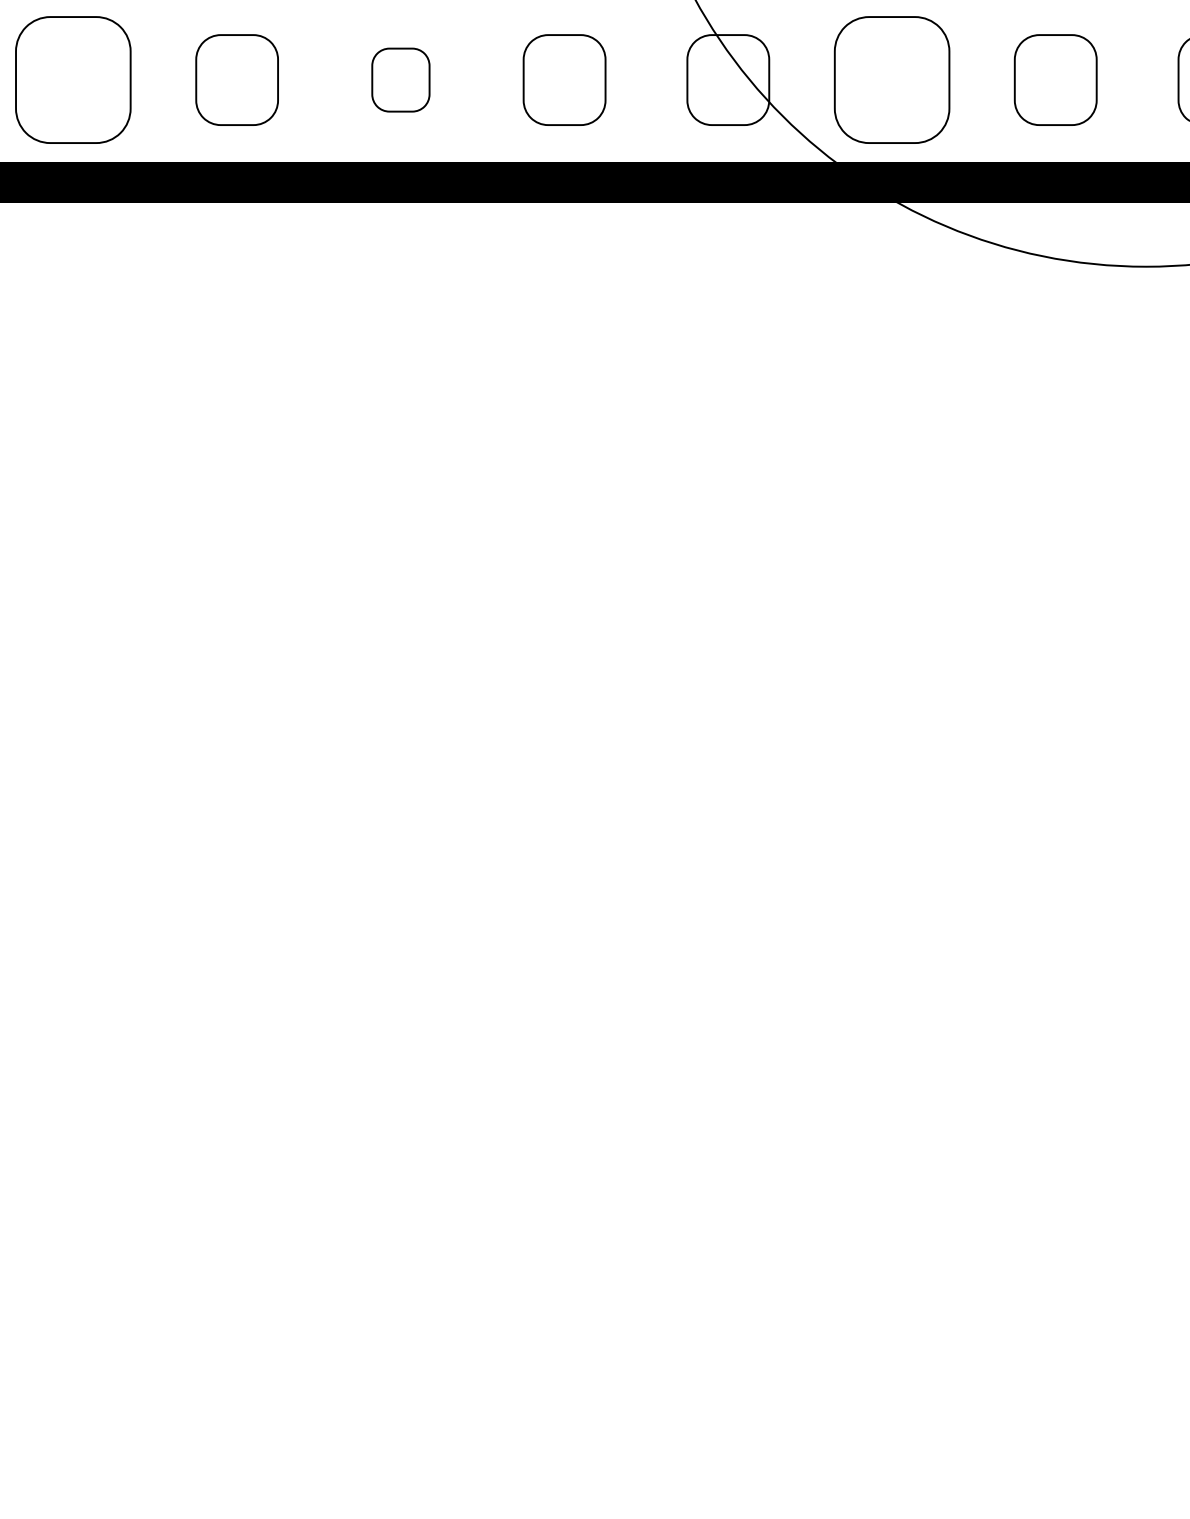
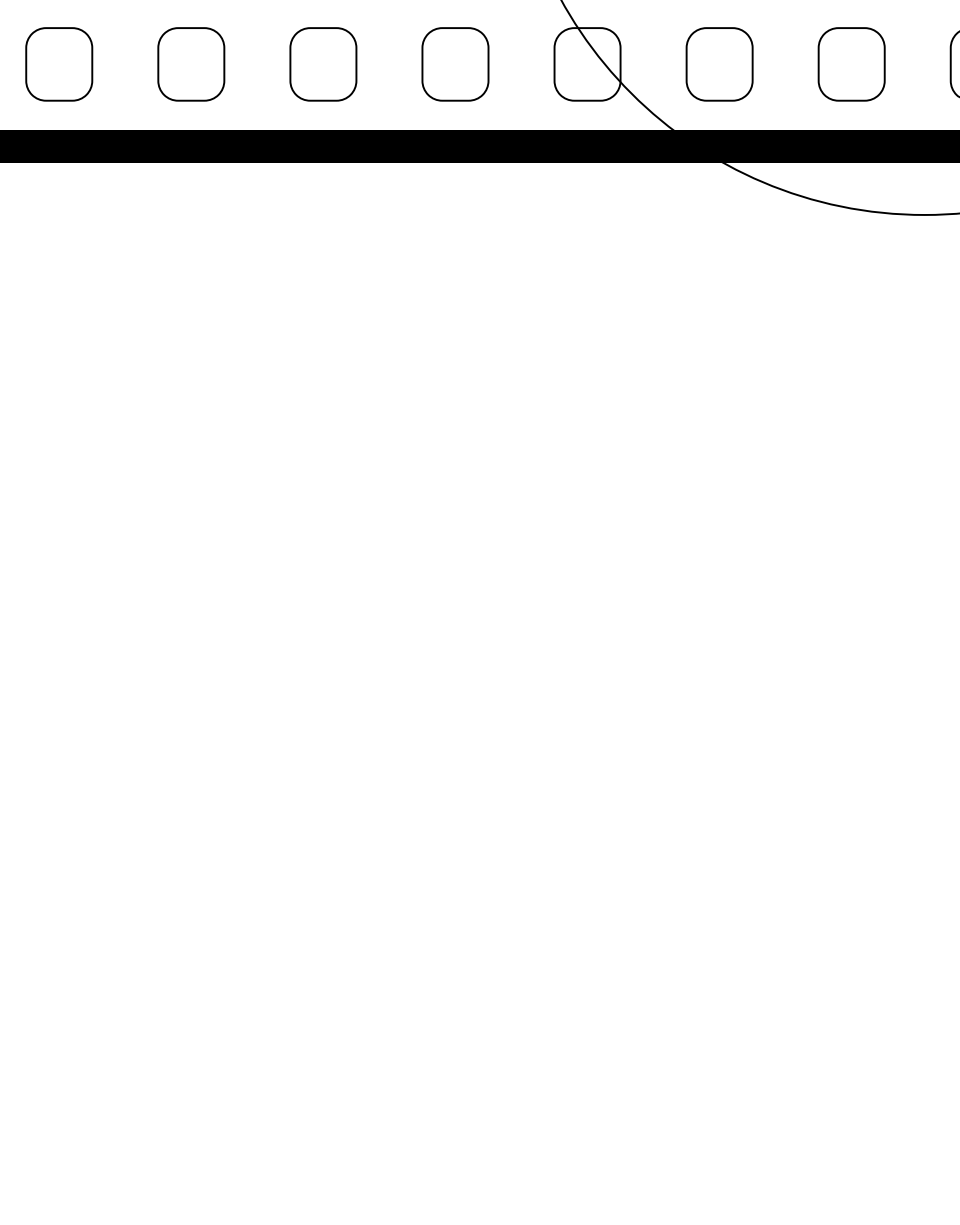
part: (73, 80) -> (59, 64), size x0.71
part: (401, 80) -> (323, 64), size x1.43
part: (891, 80) -> (719, 64), size x0.71

